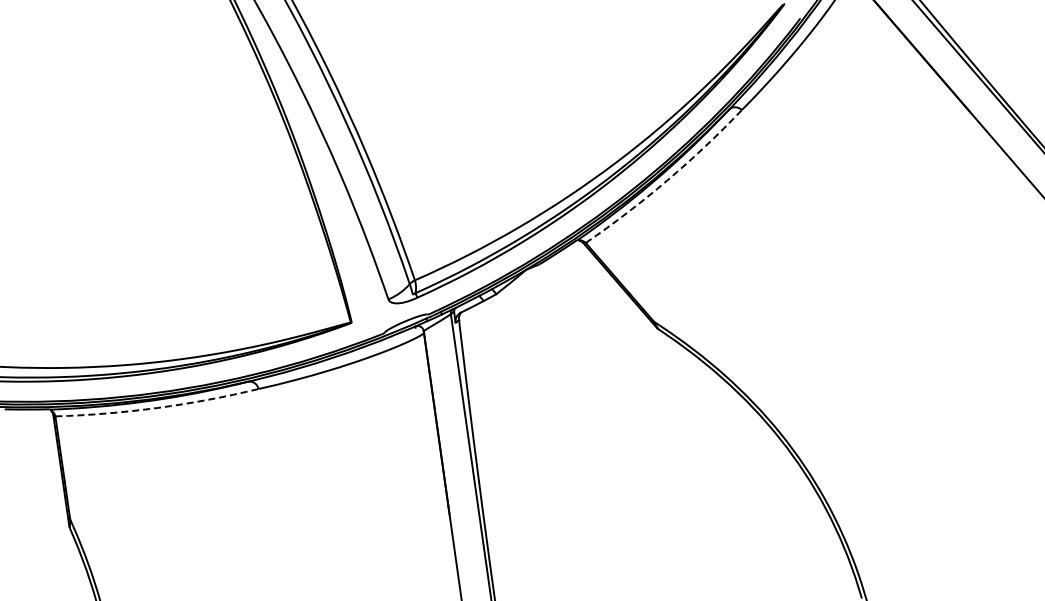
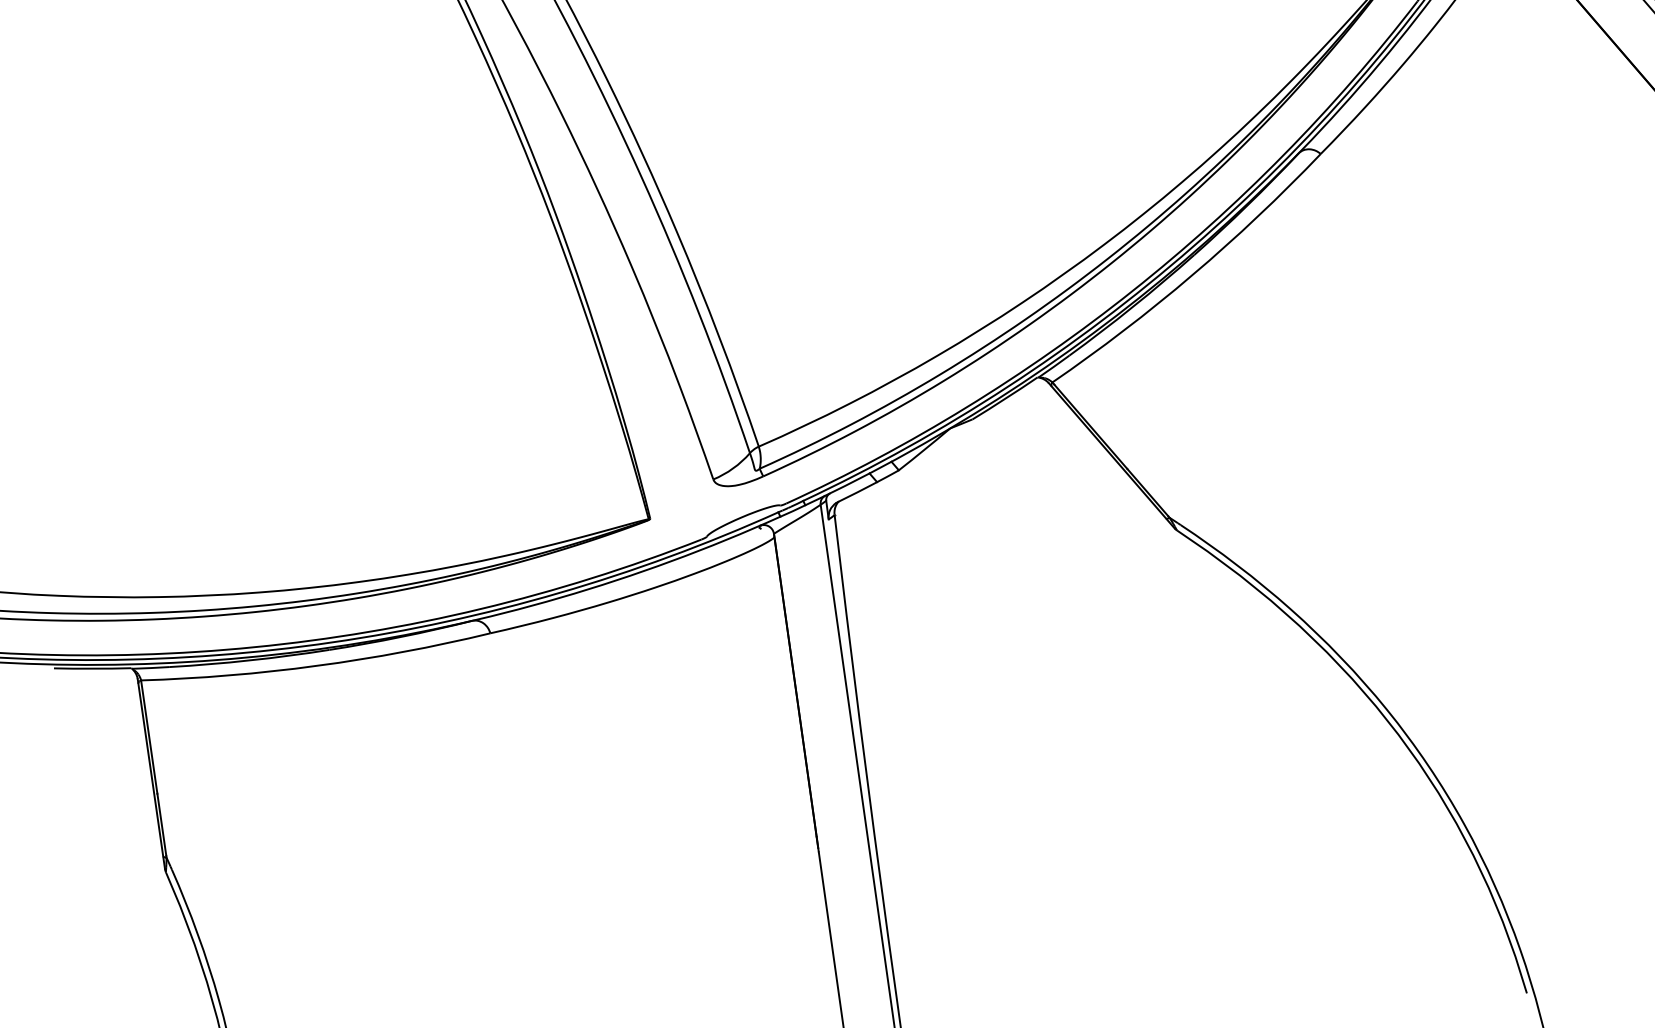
arc: (667, 180) -> (1192, 275), dashed -> solid
arc: (157, 407) -> (316, 665), dashed -> solid

